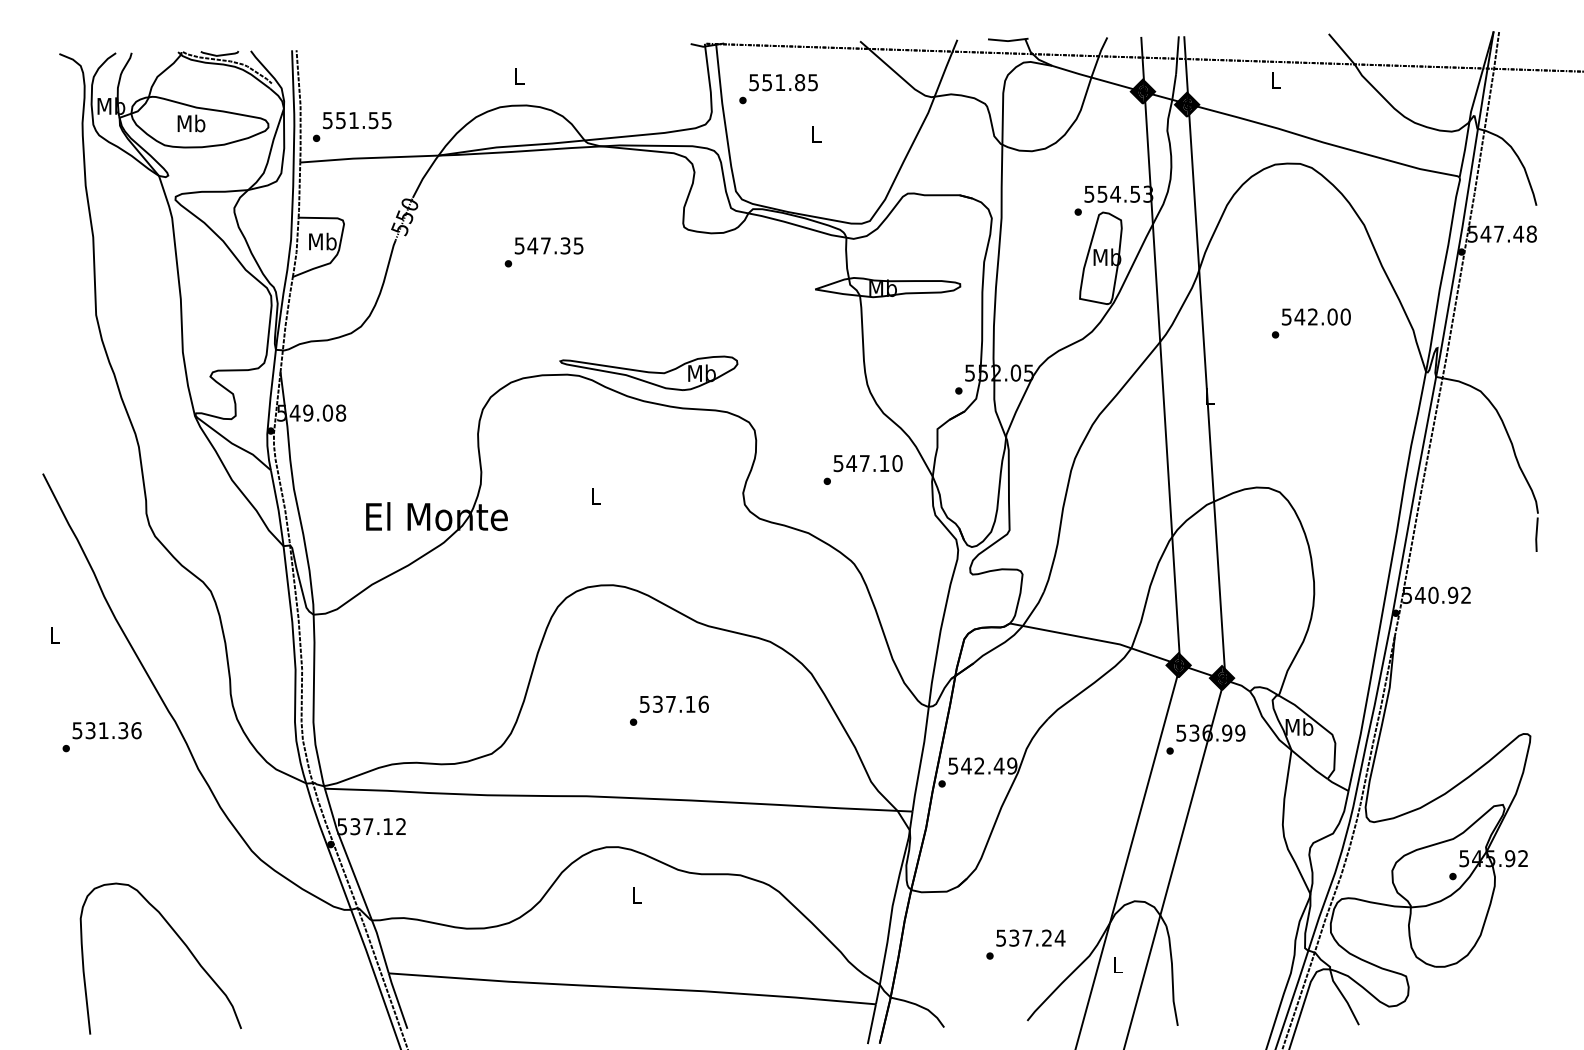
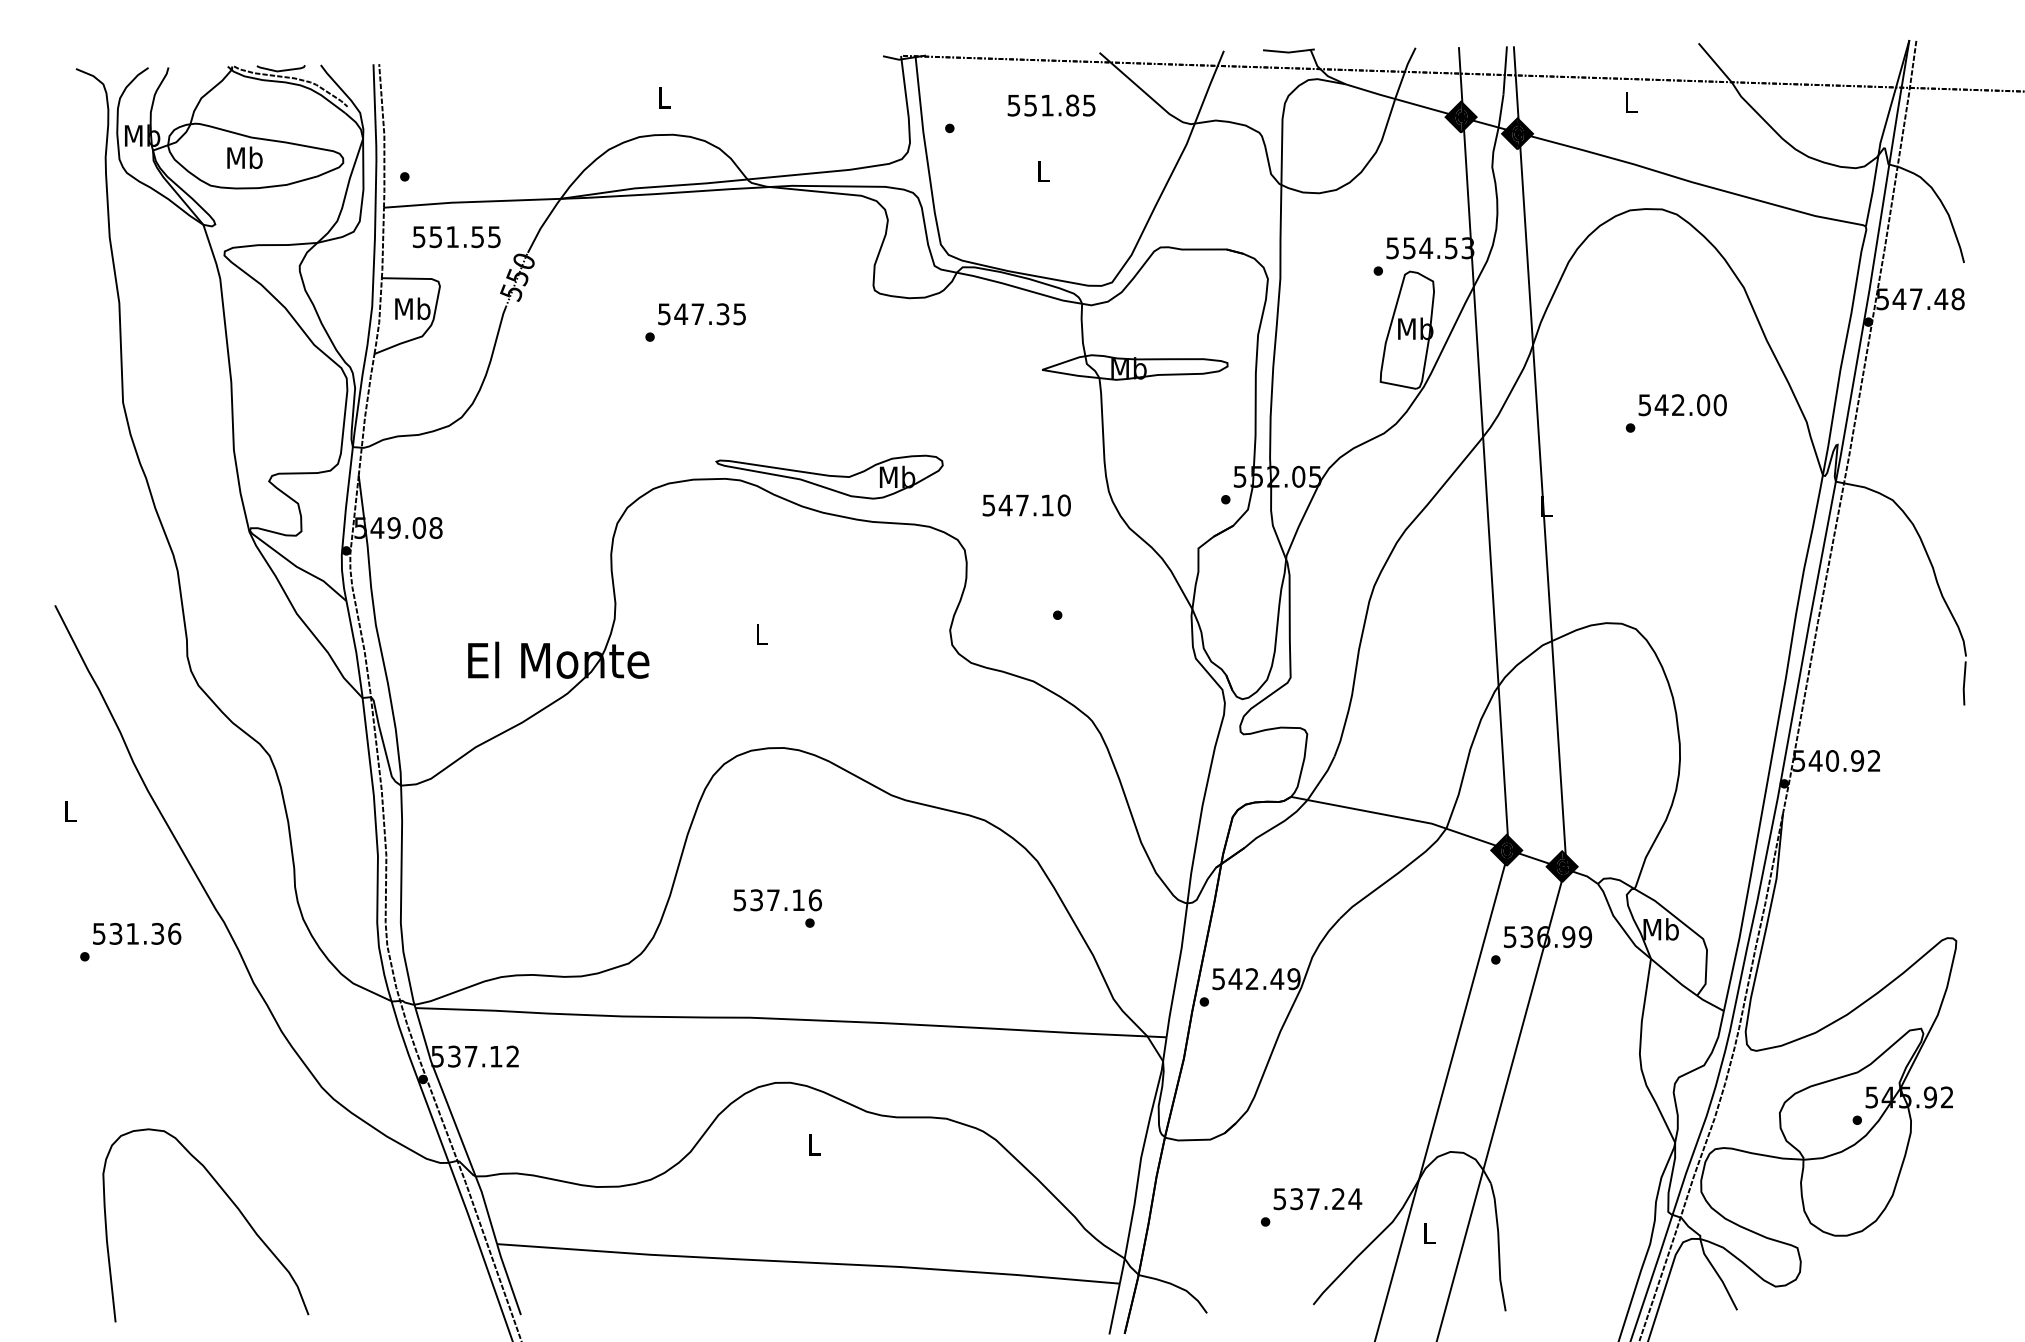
text: (783, 82) -> (1051, 105), moved
text: (357, 120) -> (457, 237), moved
text: (867, 463) -> (1025, 505), moved
text: (674, 703) -> (777, 899), moved

